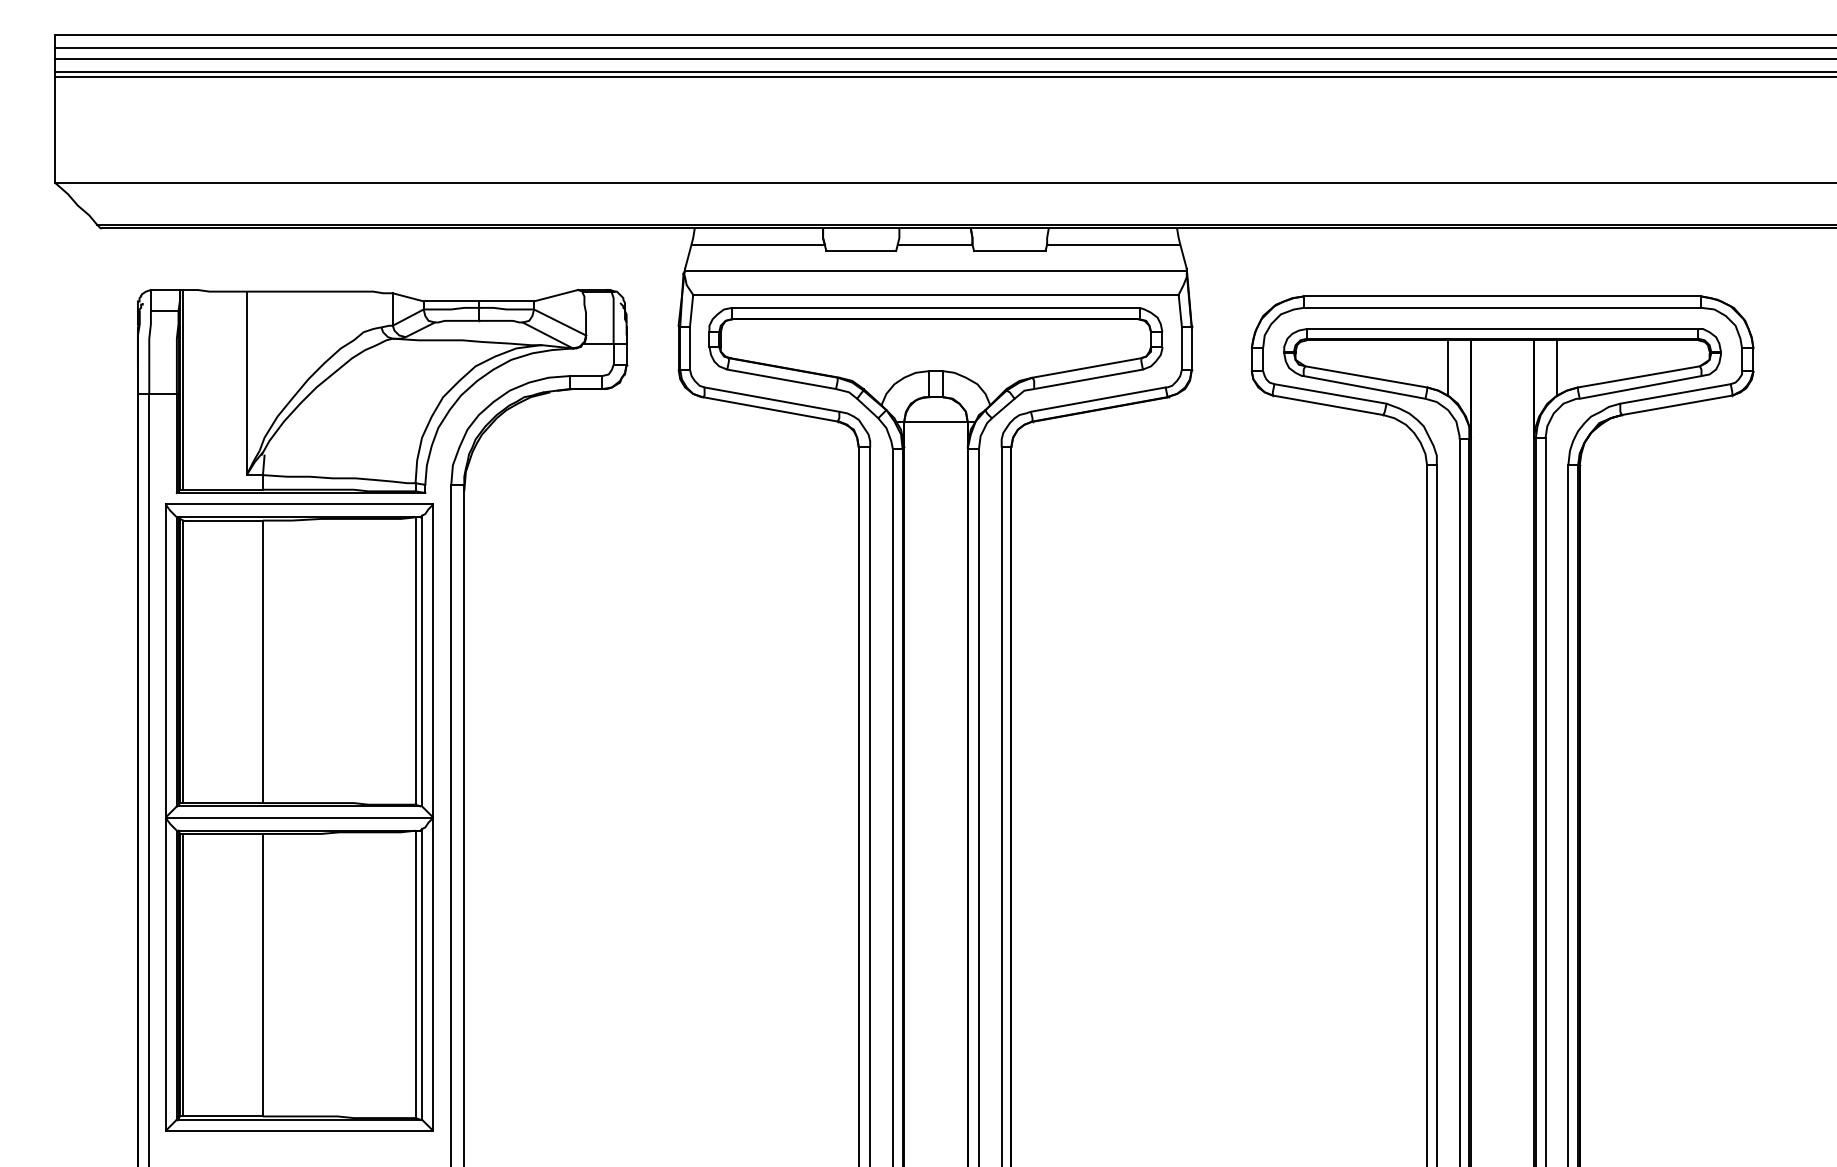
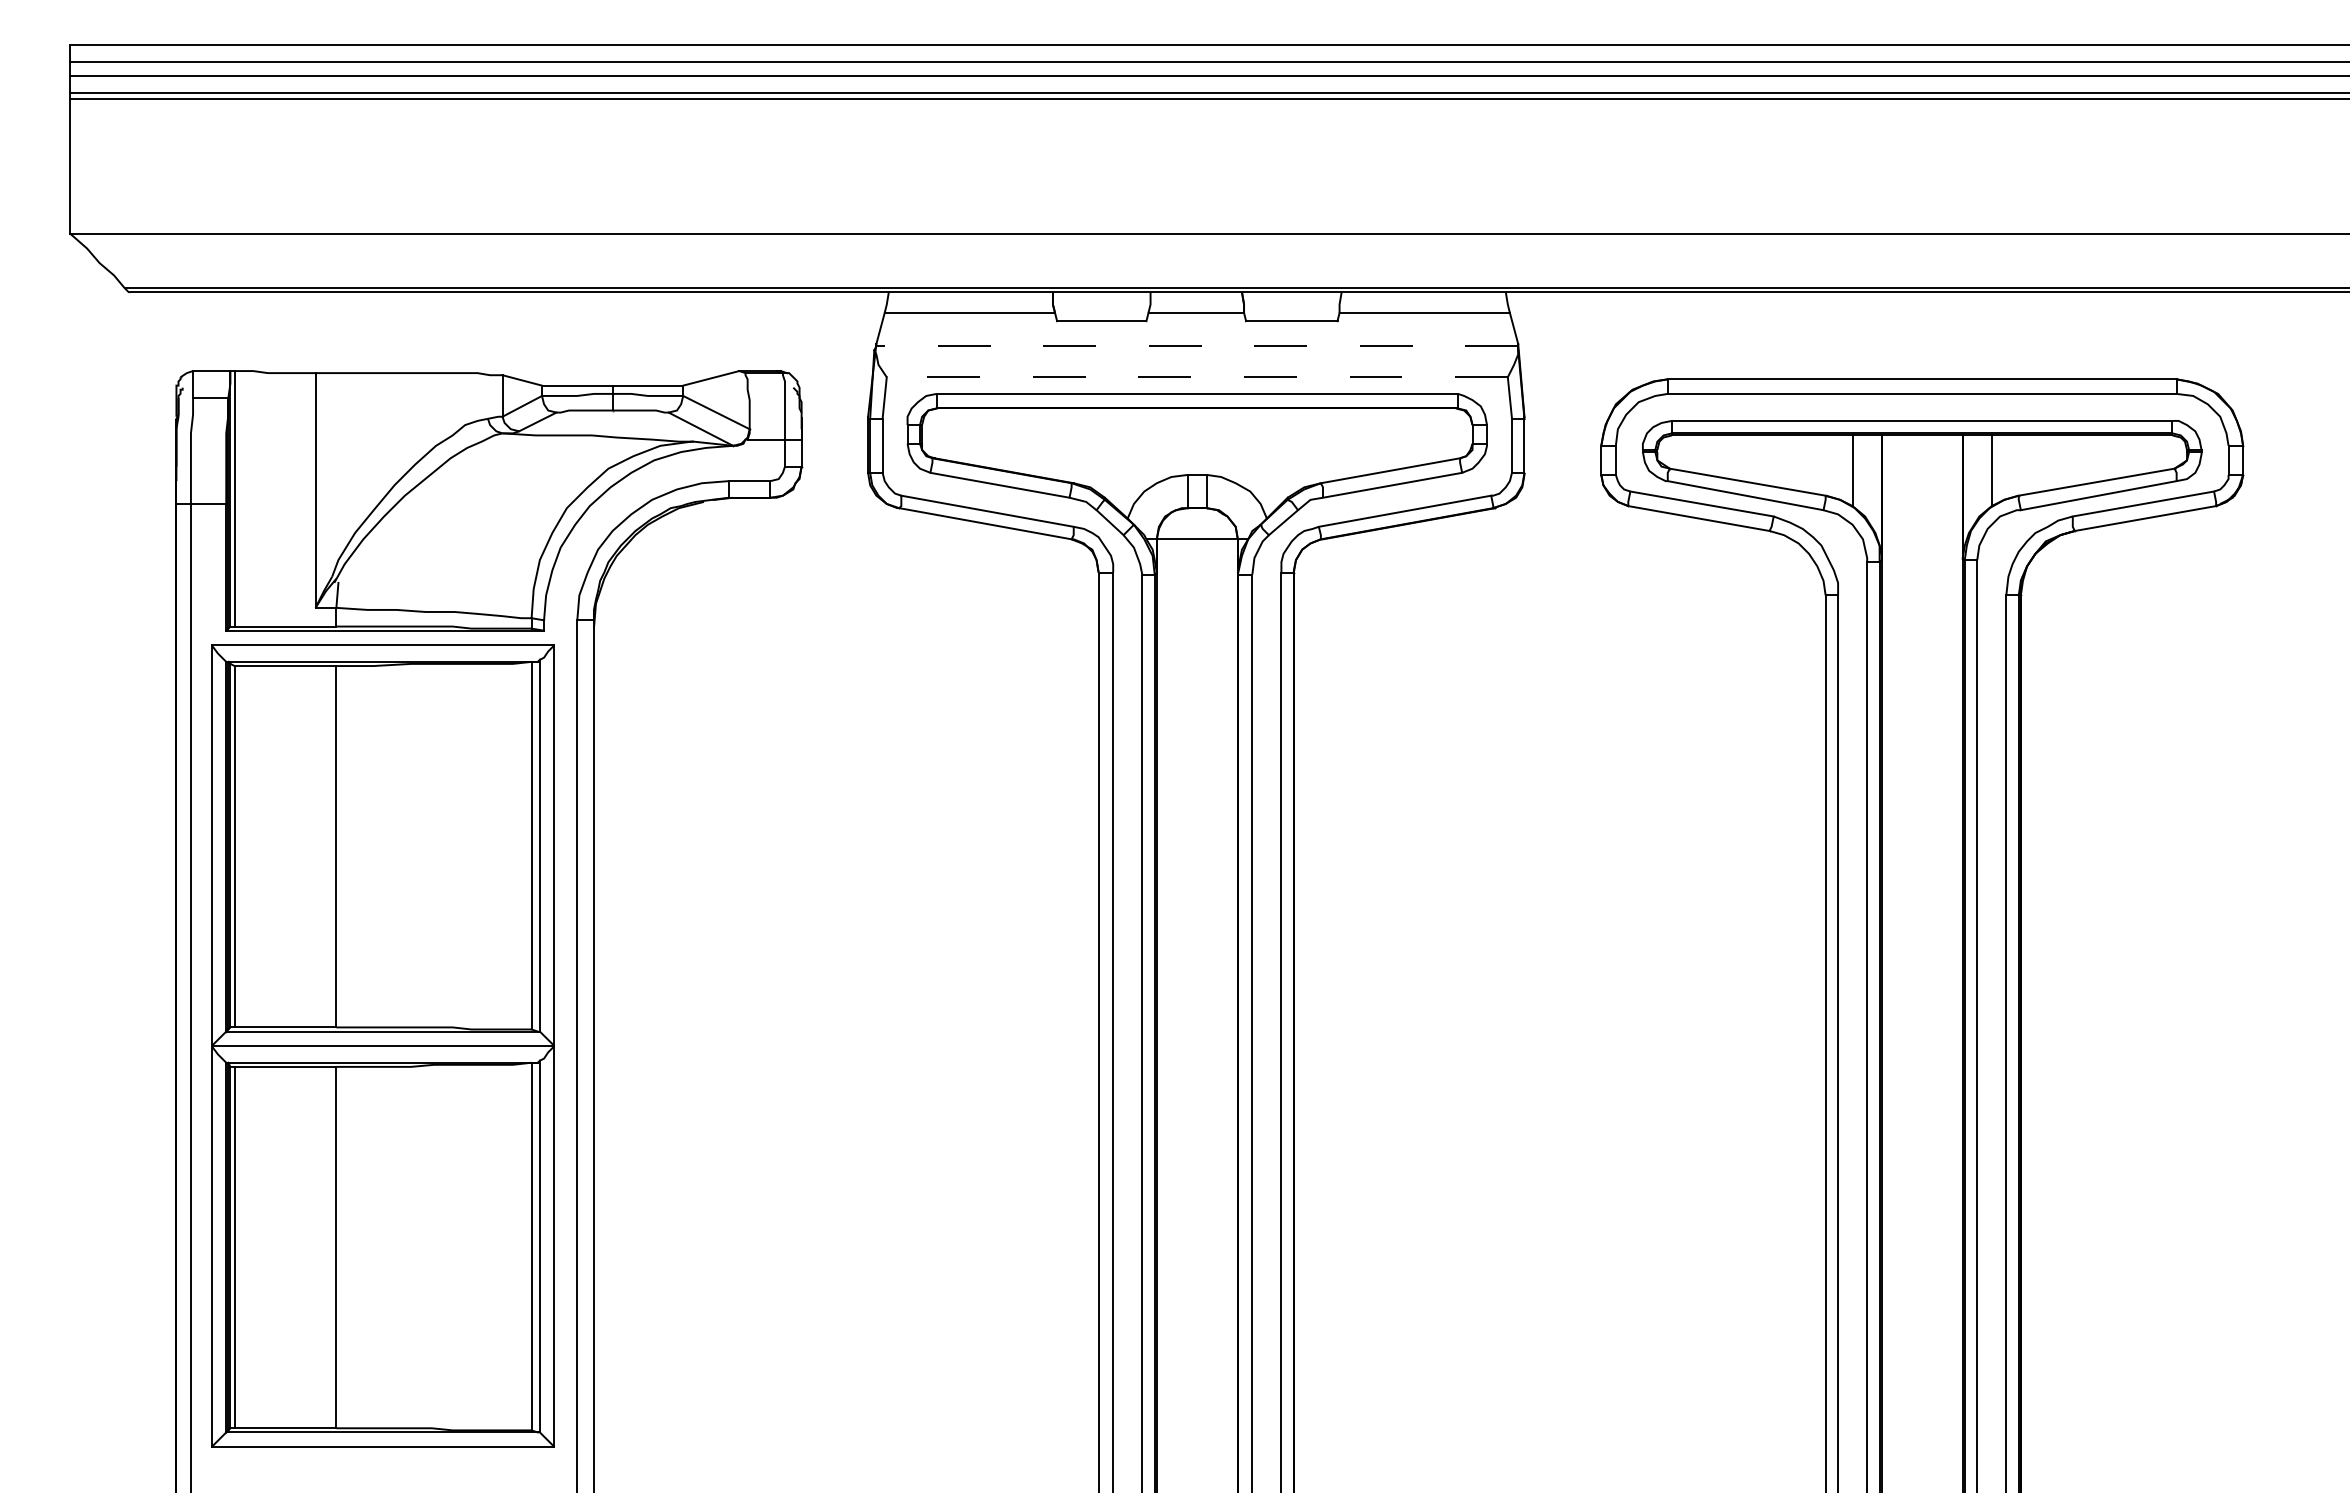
line: (936, 270) -> (1197, 346), solid -> dashed
line: (936, 295) -> (1197, 377), solid -> dashed

